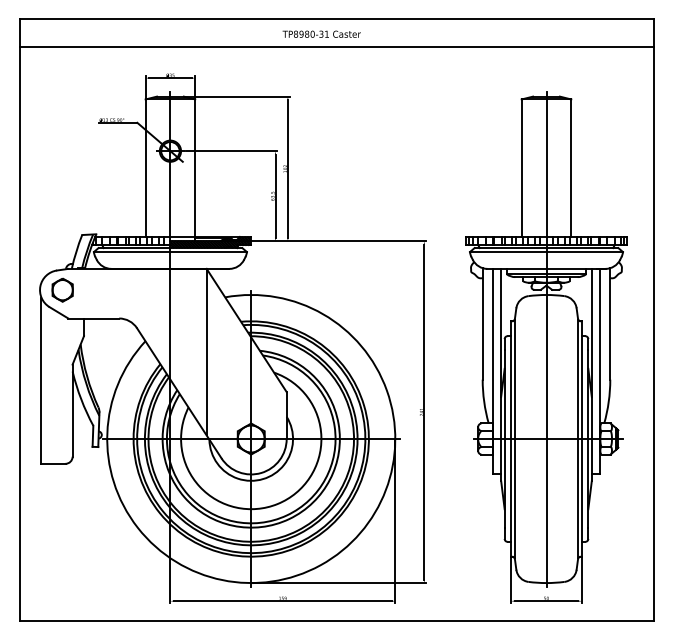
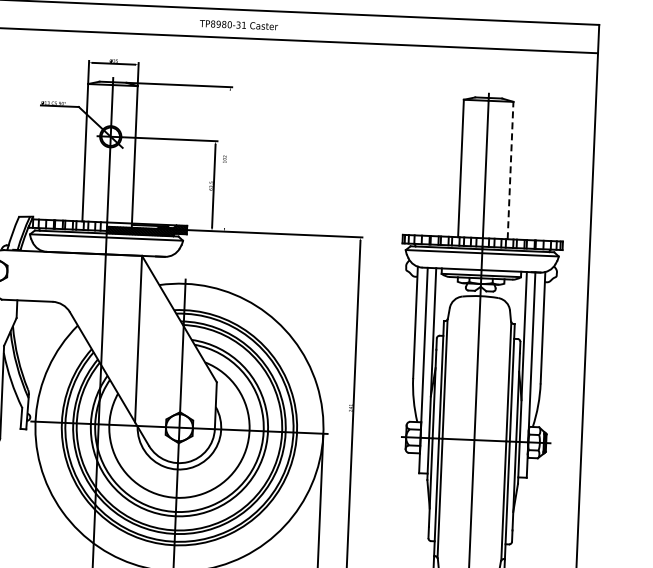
text: (321, 33) -> (238, 24), moved
line: (287, 168) -> (226, 158), removed
line: (571, 168) -> (510, 170), solid -> dashed

